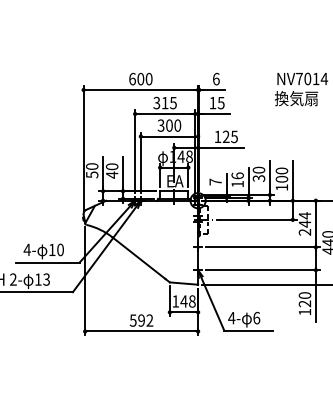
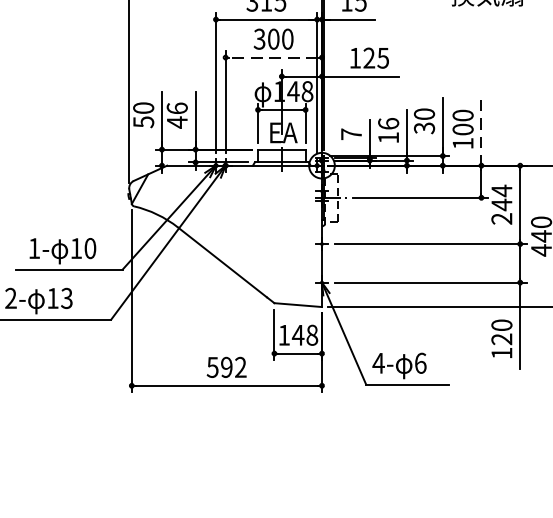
line: (169, 136) -> (273, 57), solid -> dashed
text: (112, 166) -> (177, 108), 40 -> 46
line: (292, 181) -> (480, 133), solid -> dashed
text: (26, 249) -> (33, 247), 4- -> 1-

